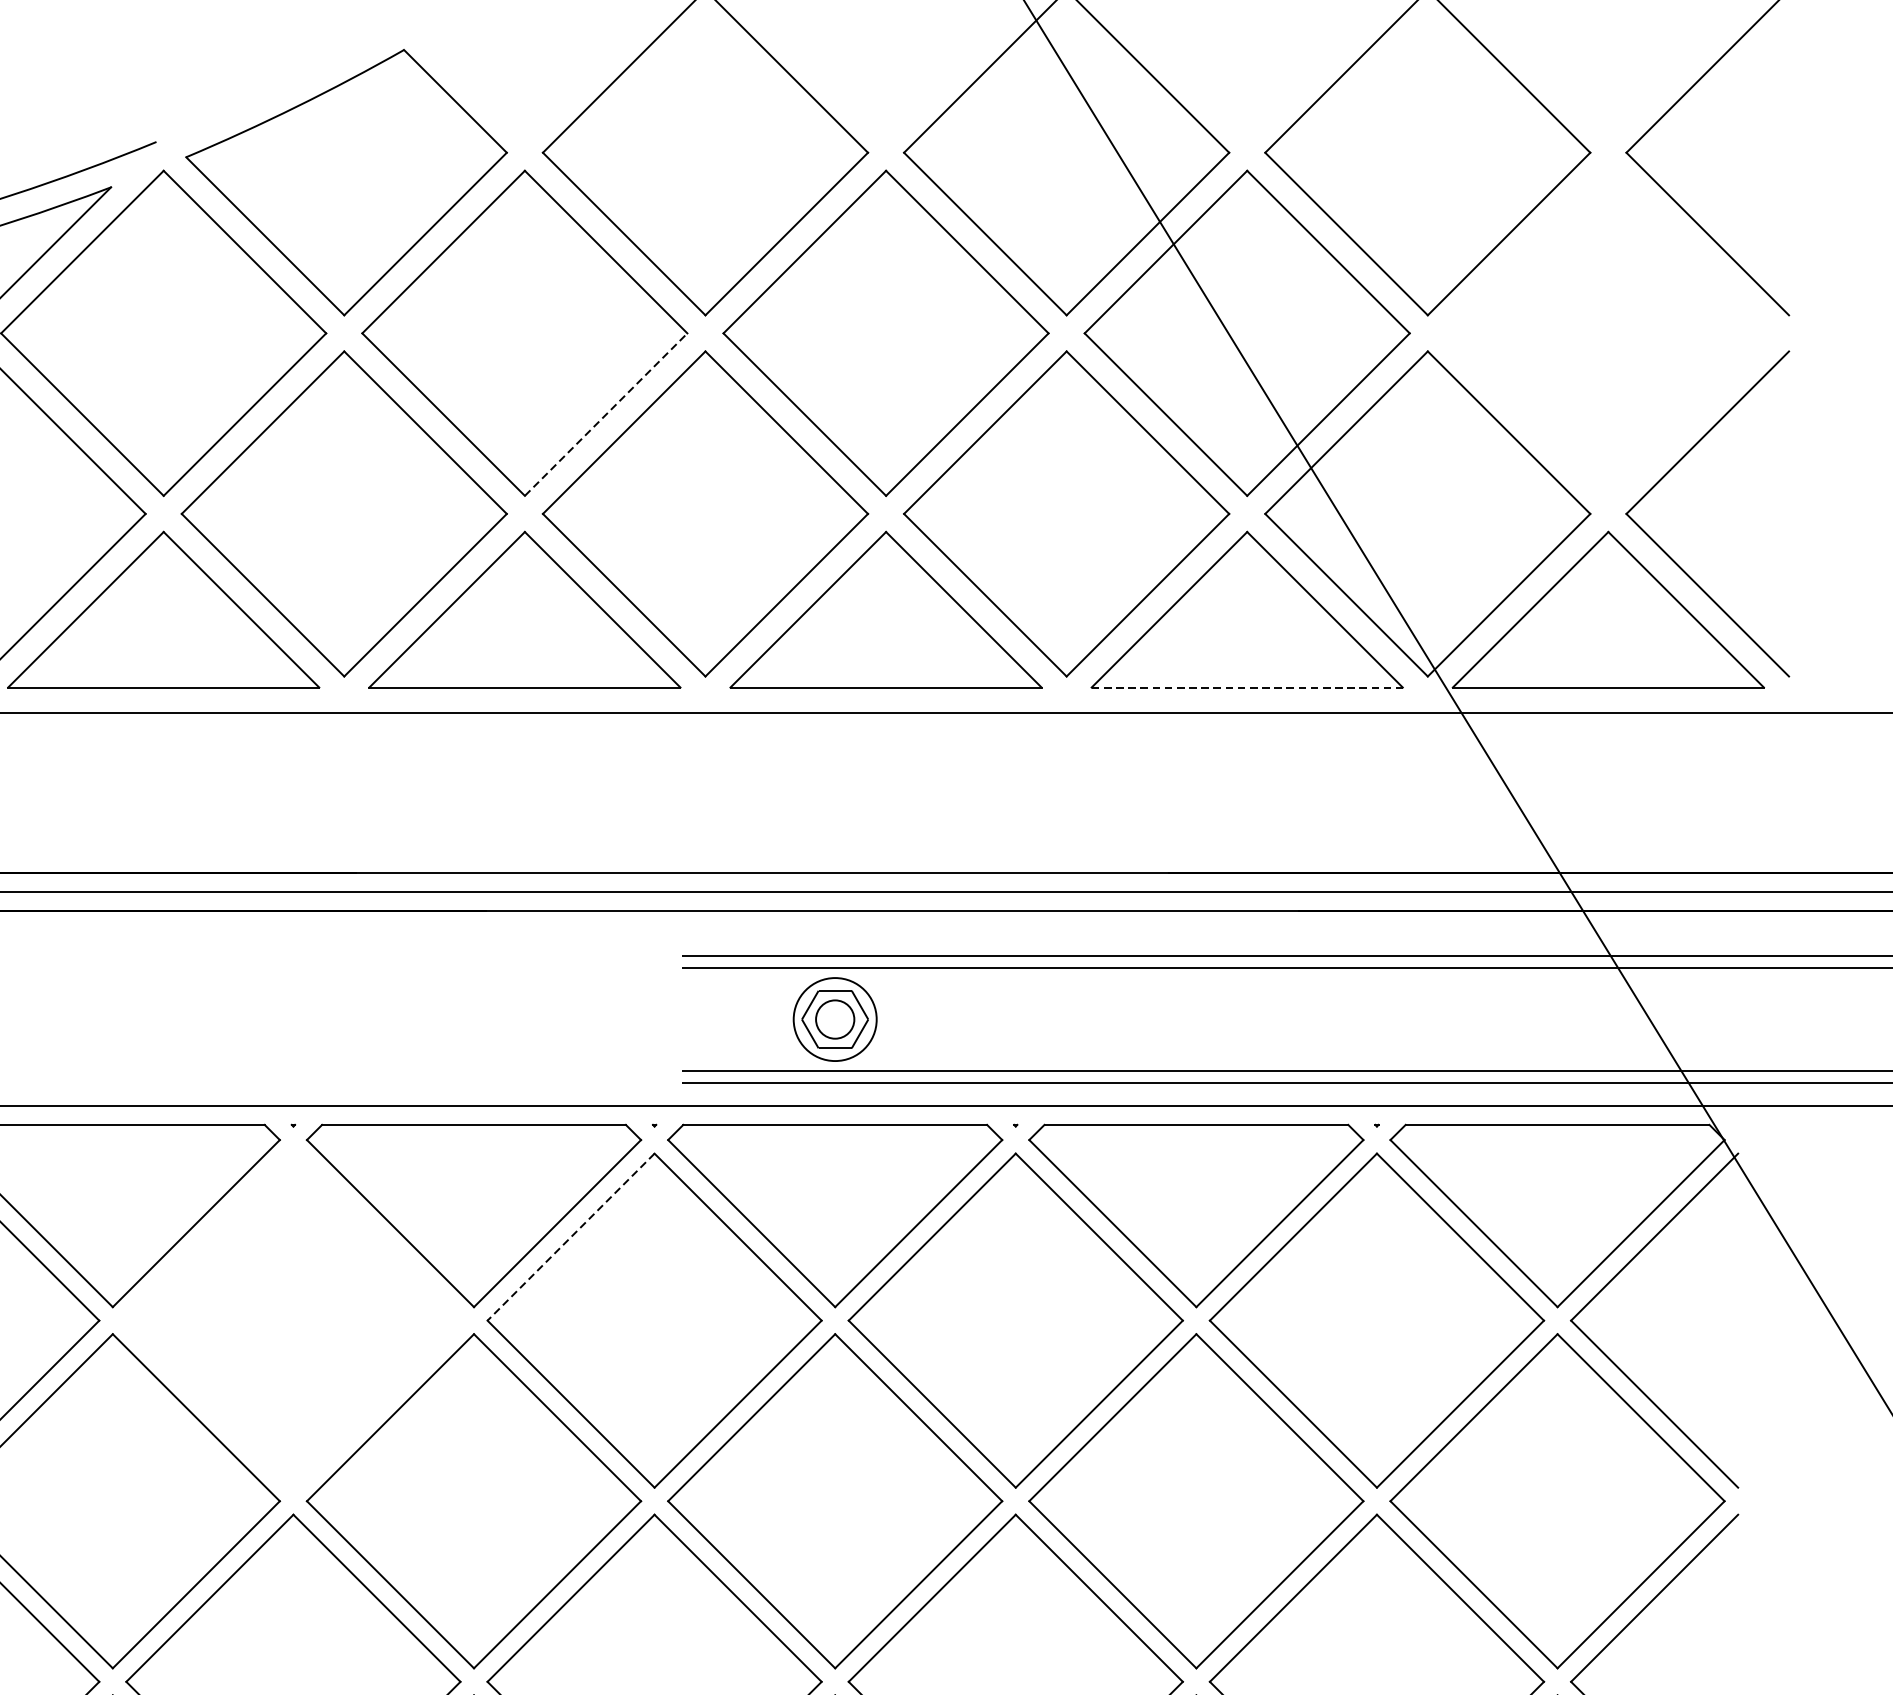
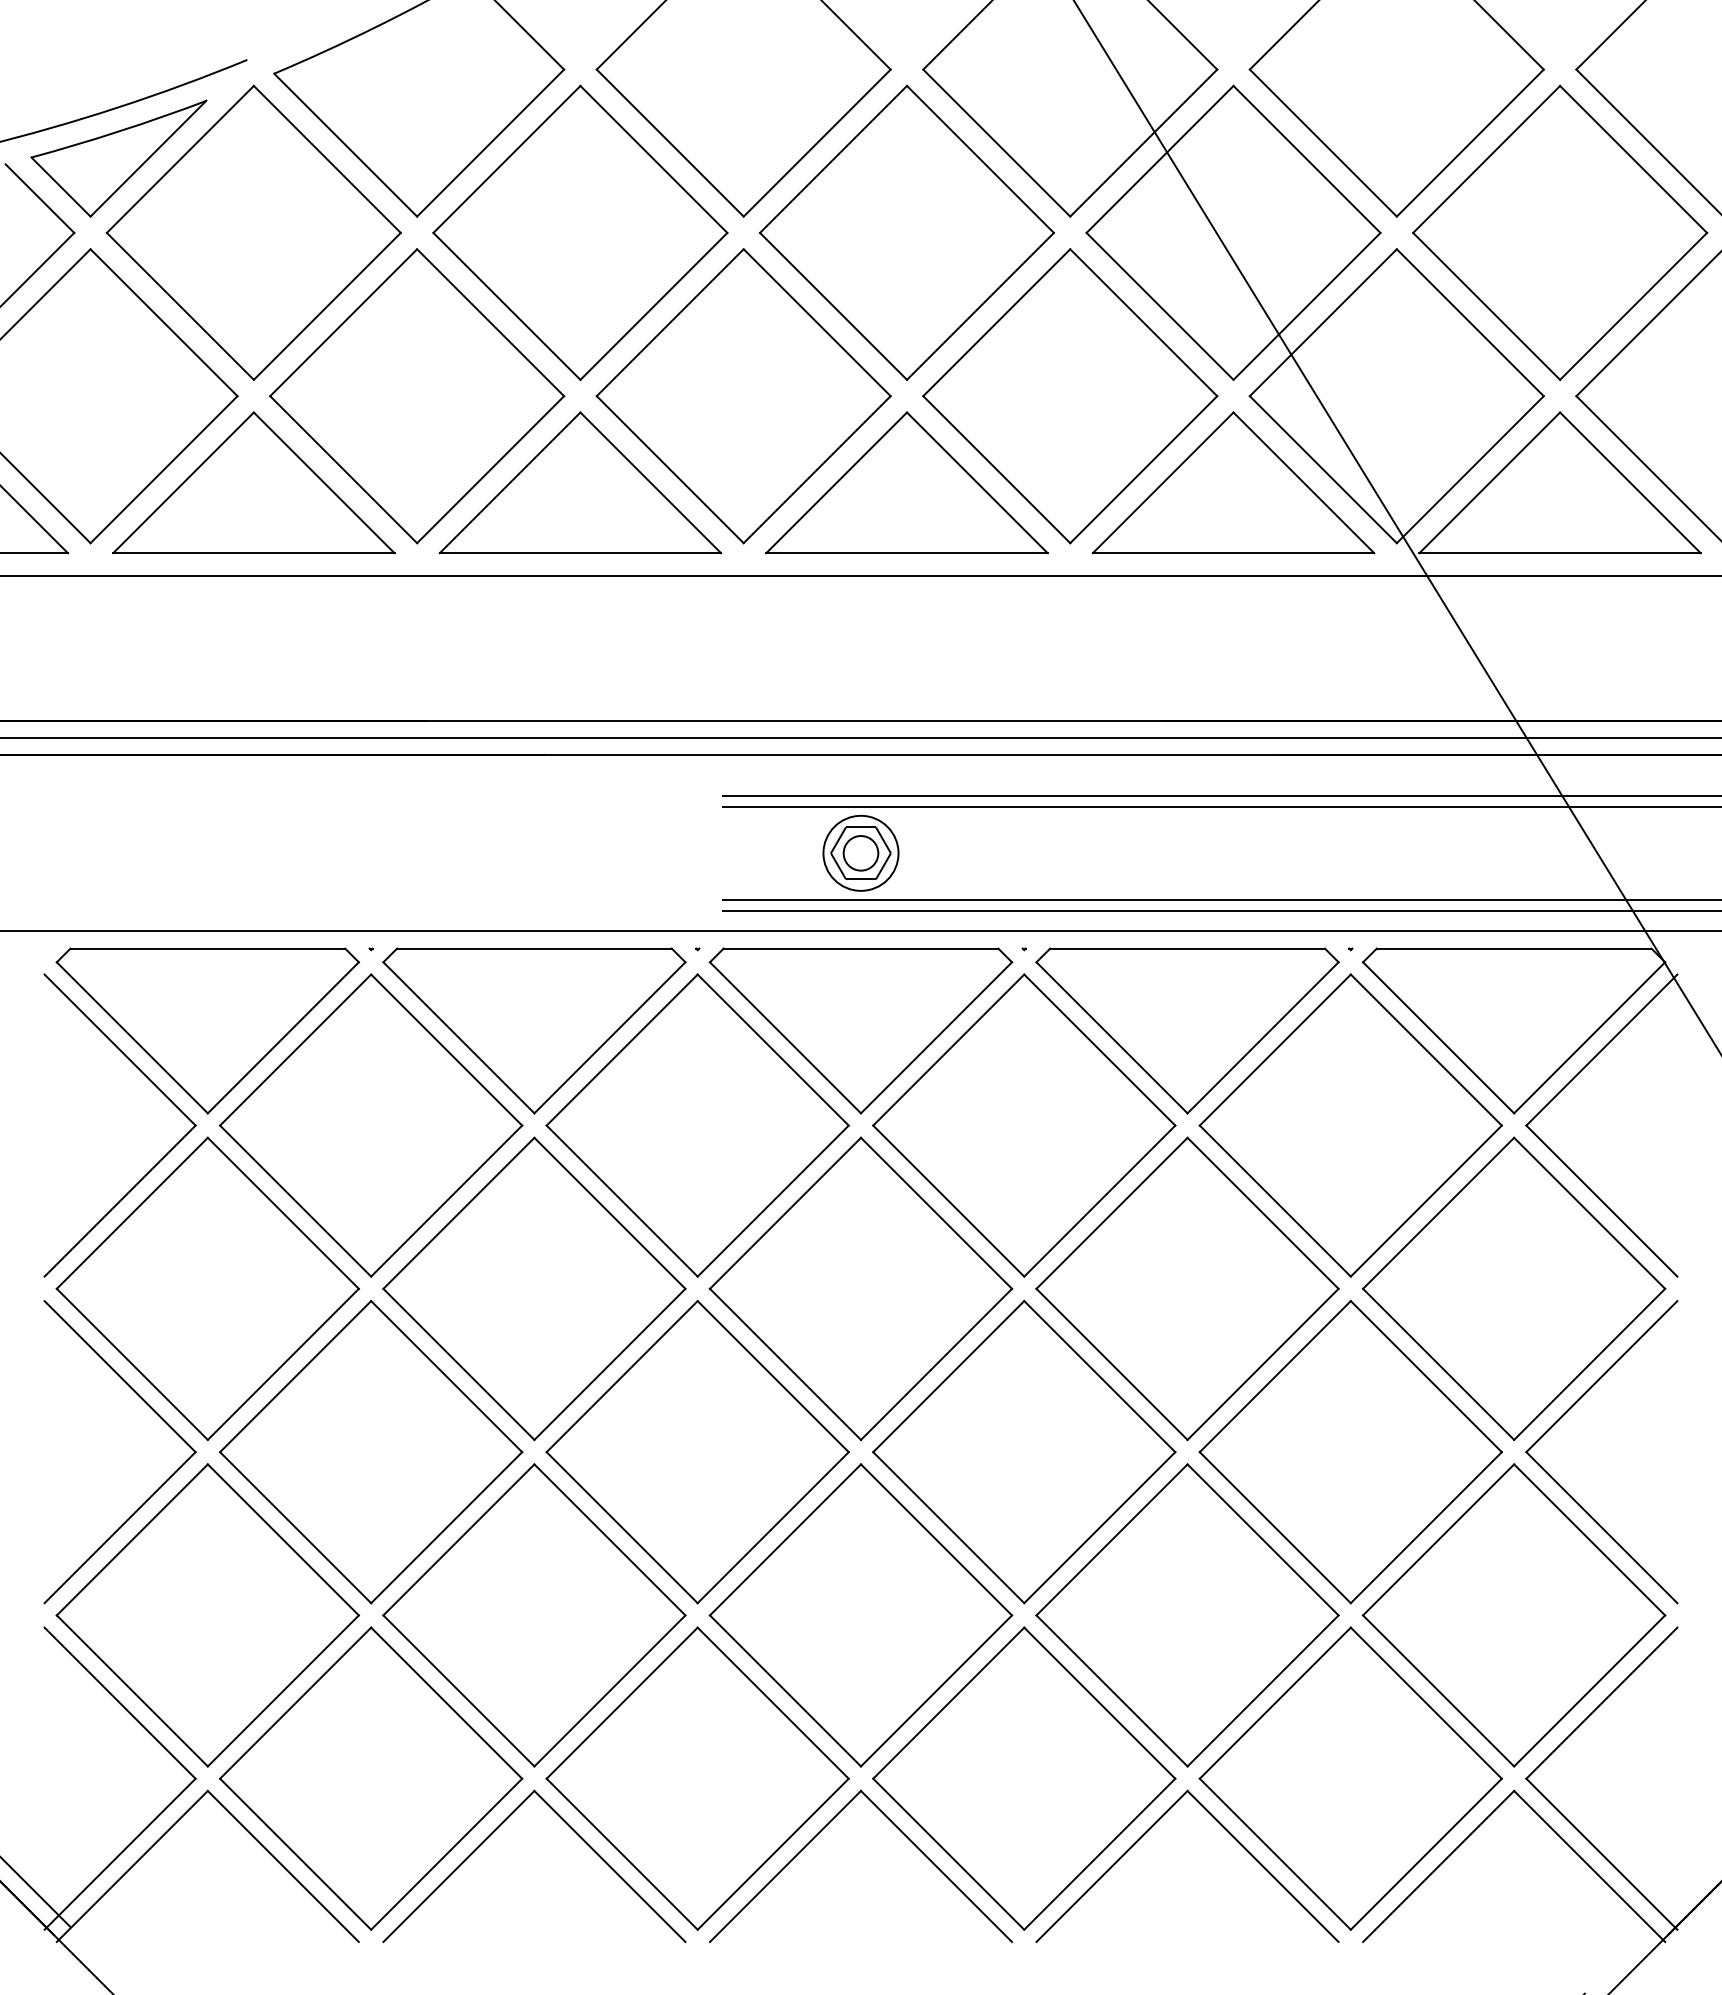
part: (1608, 332) -> (1560, 232), added
line: (605, 414) -> (653, 306), dashed -> solid
line: (1247, 687) -> (1233, 553), dashed -> solid
line: (571, 1237) -> (622, 1050), dashed -> solid
part: (292, 1320) -> (370, 1125), added

